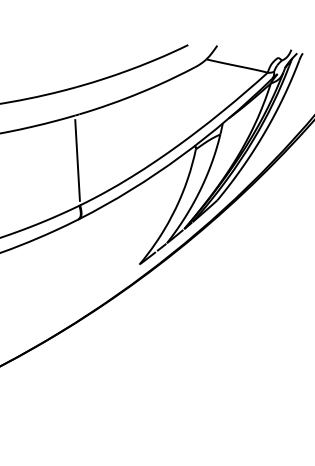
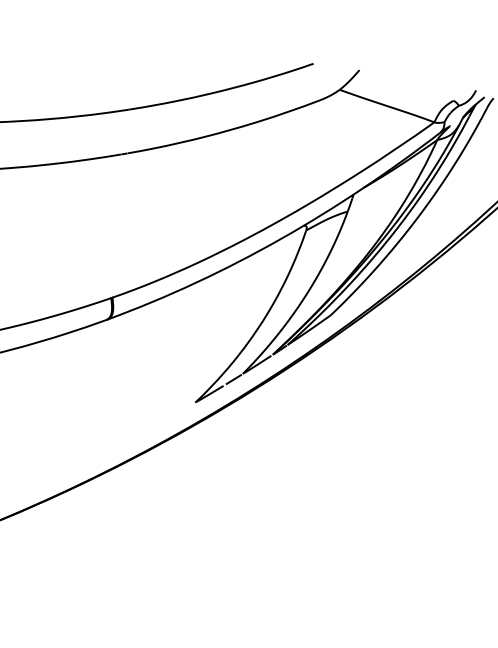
line: (77, 160) -> (116, 226), removed

